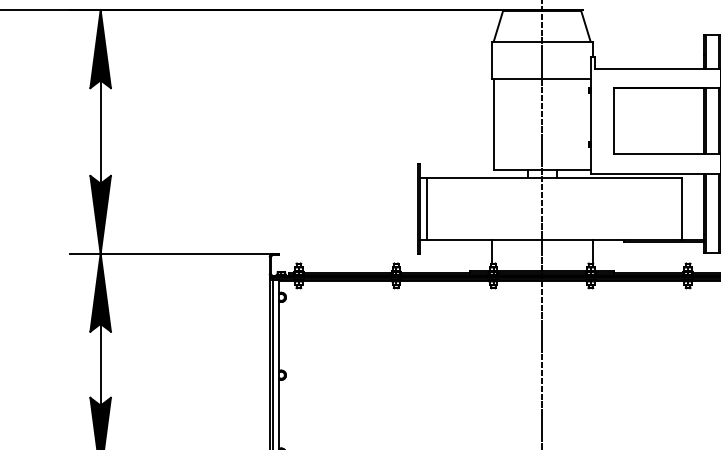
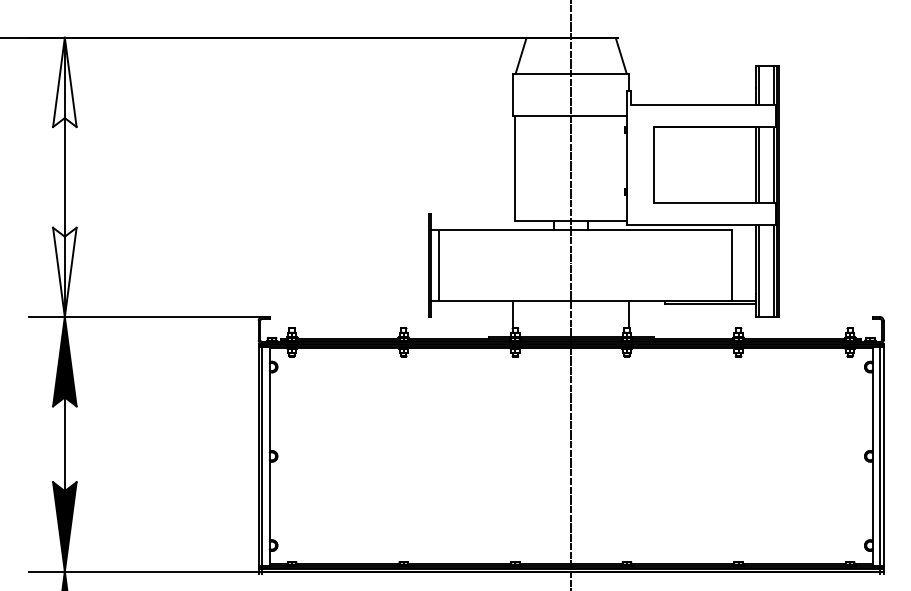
fill: (100, 49) -> (64, 82), removed
fill: (100, 214) -> (64, 272), removed

